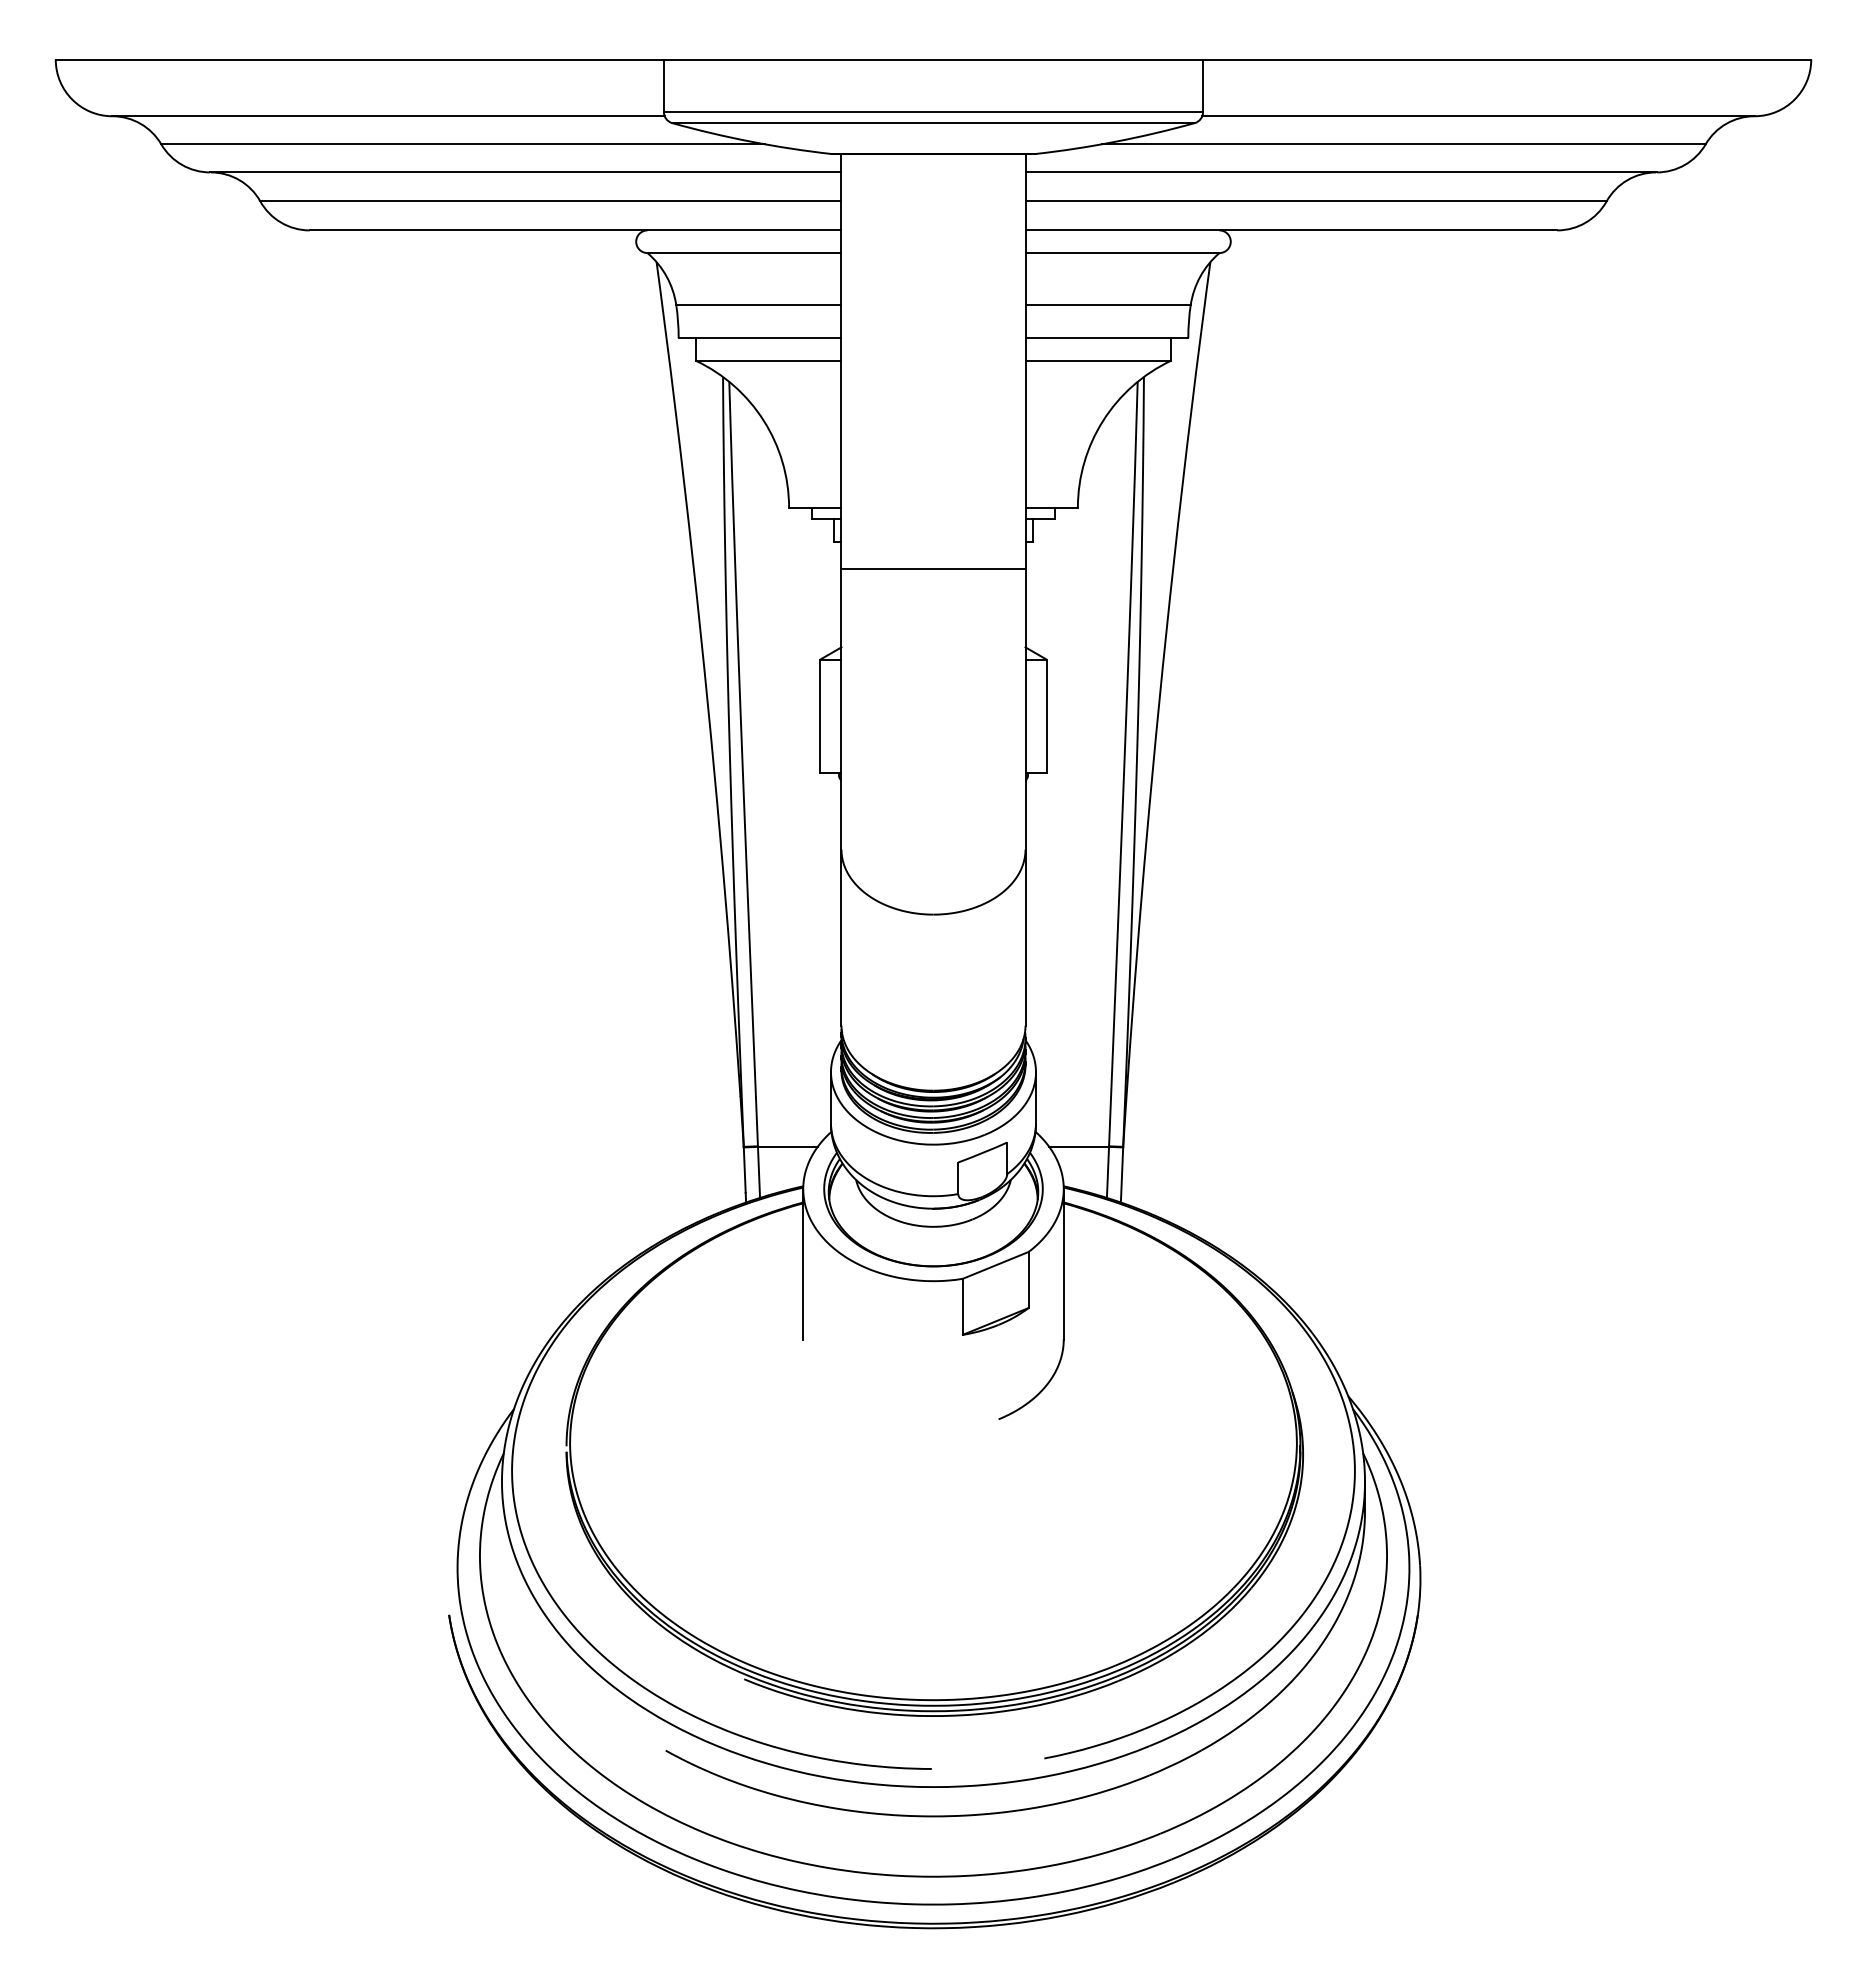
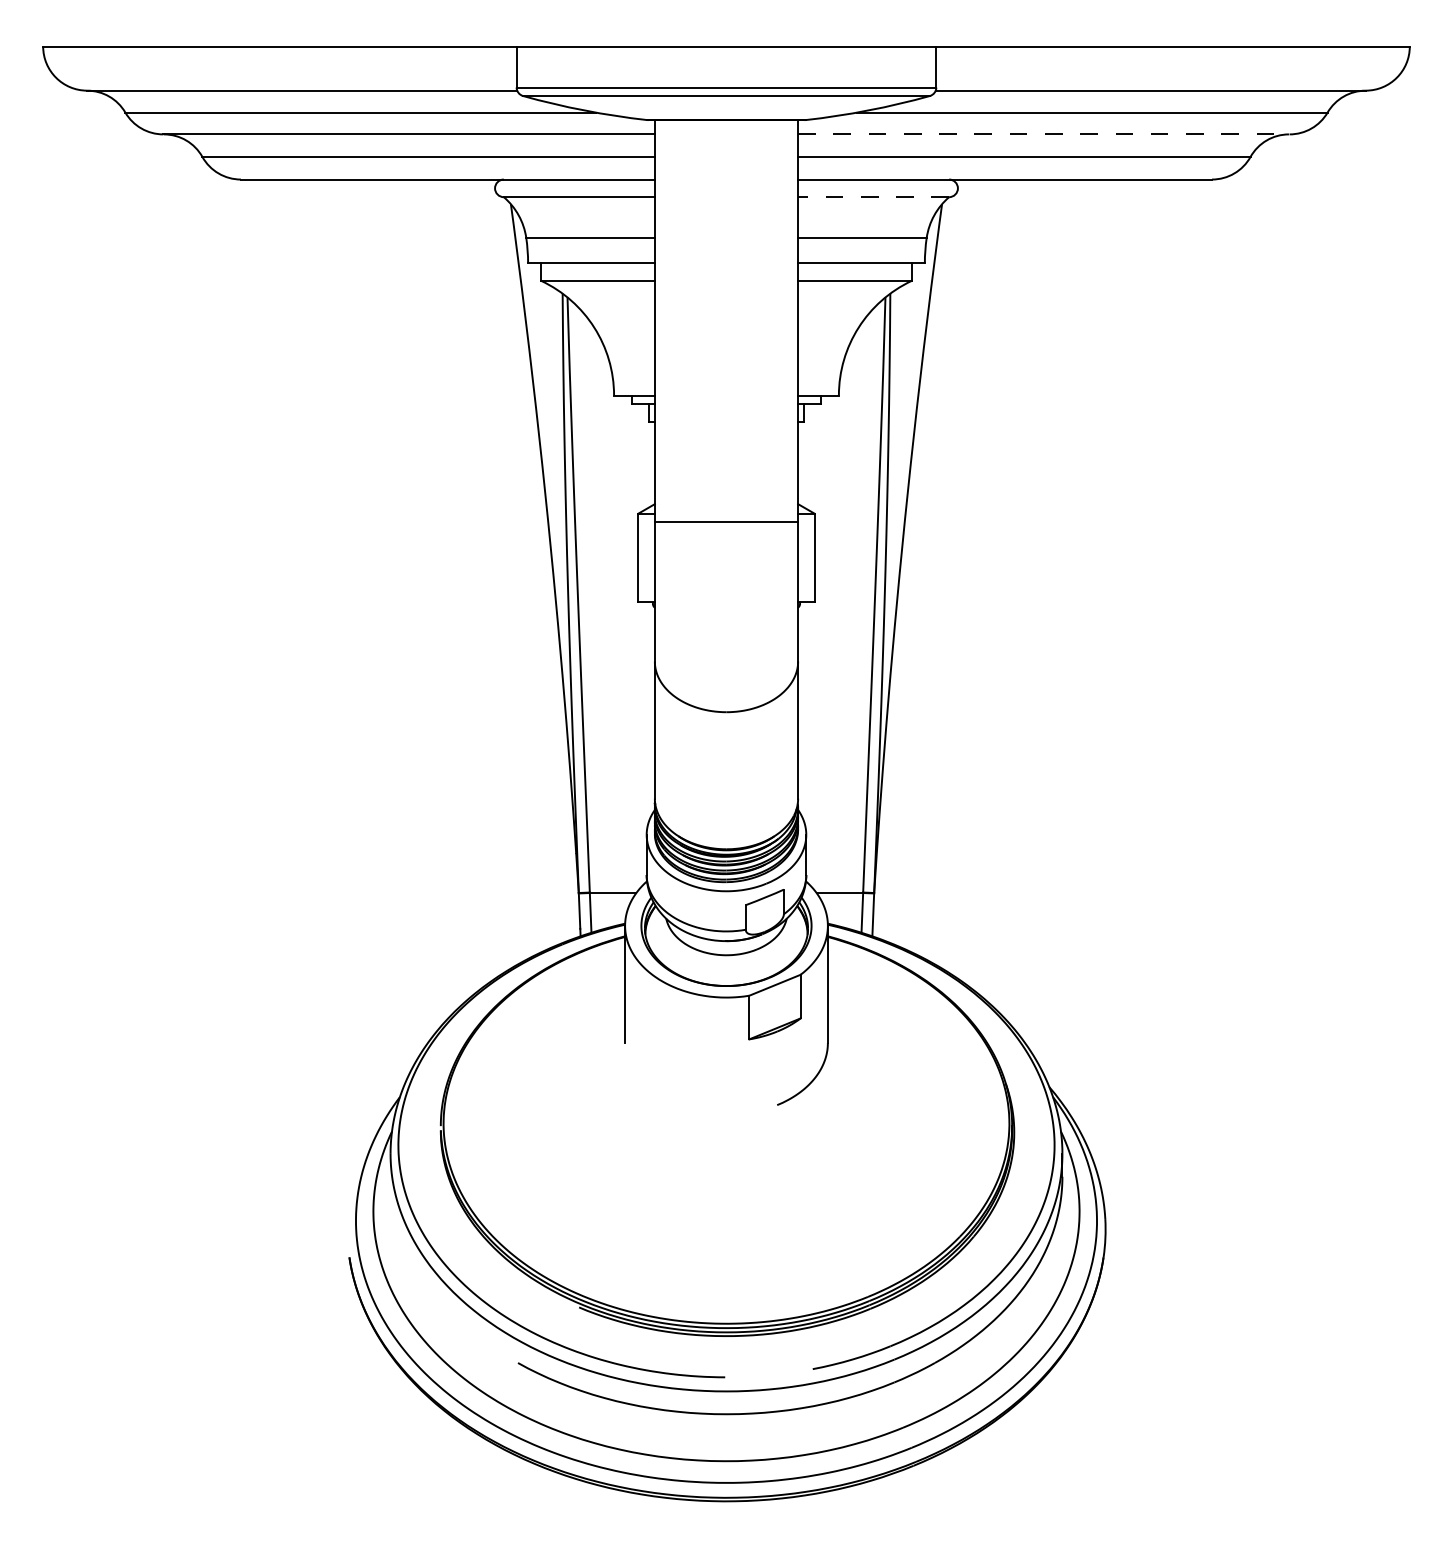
line: (1341, 172) -> (1044, 134), solid -> dashed
line: (1122, 253) -> (873, 197), solid -> dashed
line: (933, 569) -> (726, 522), moved

